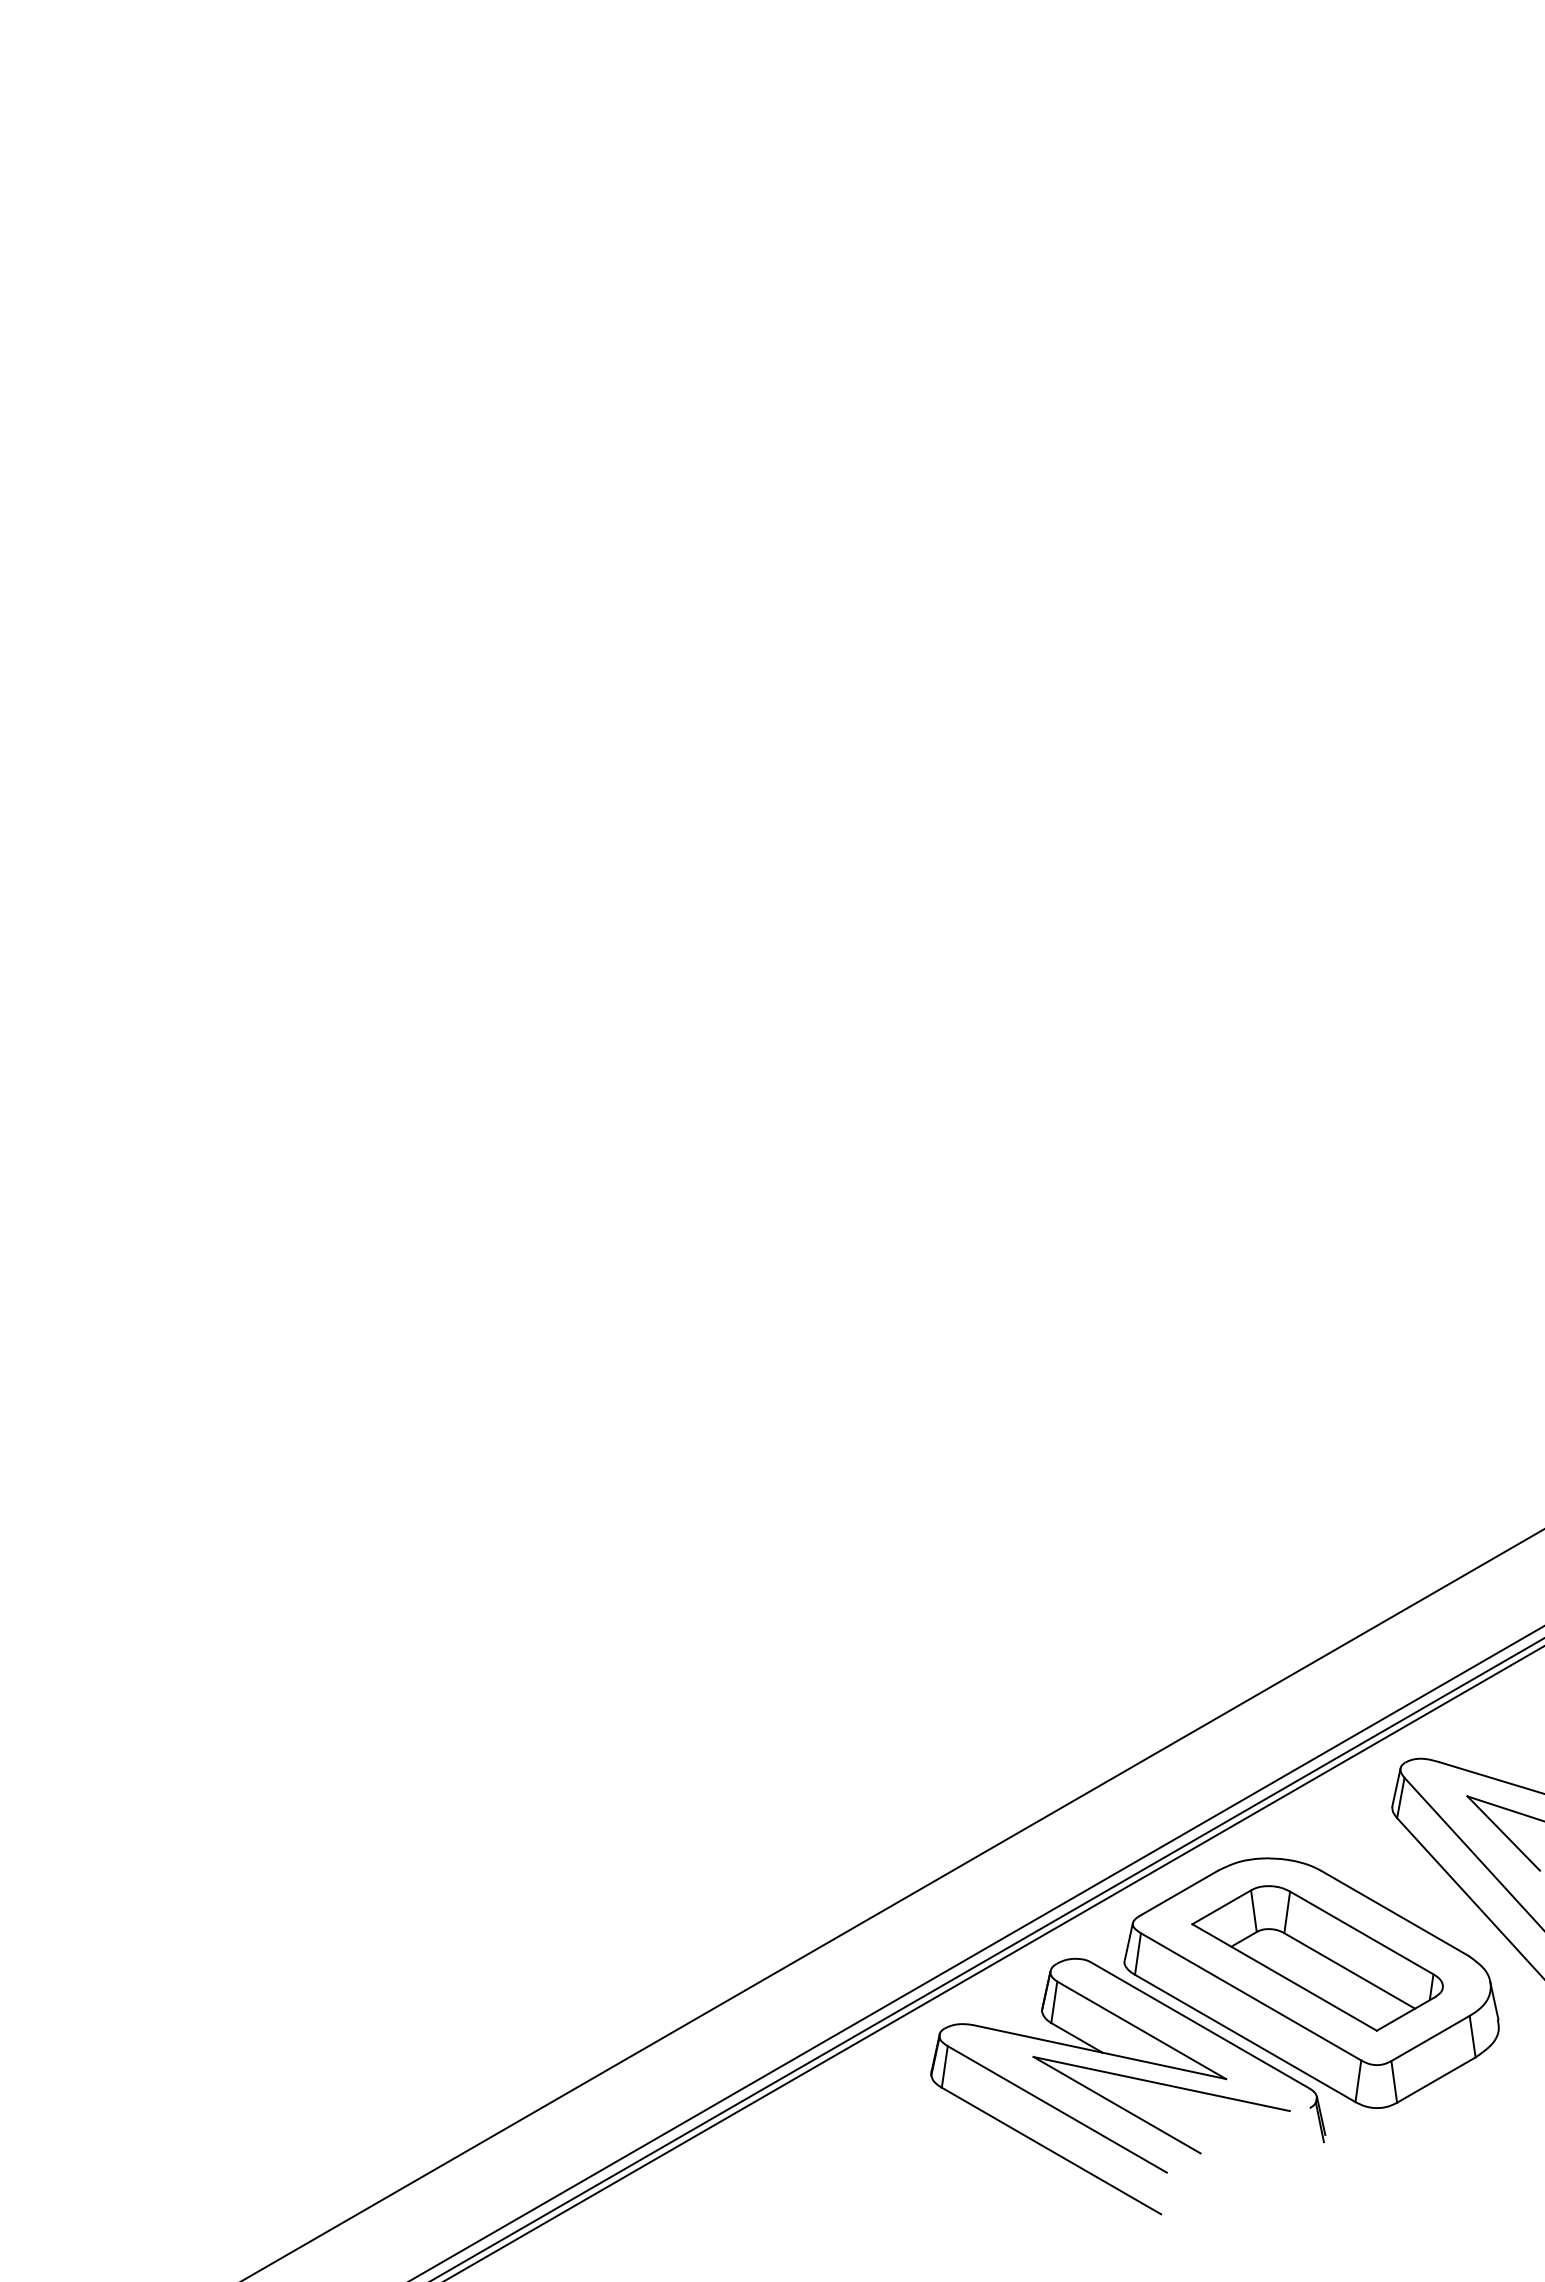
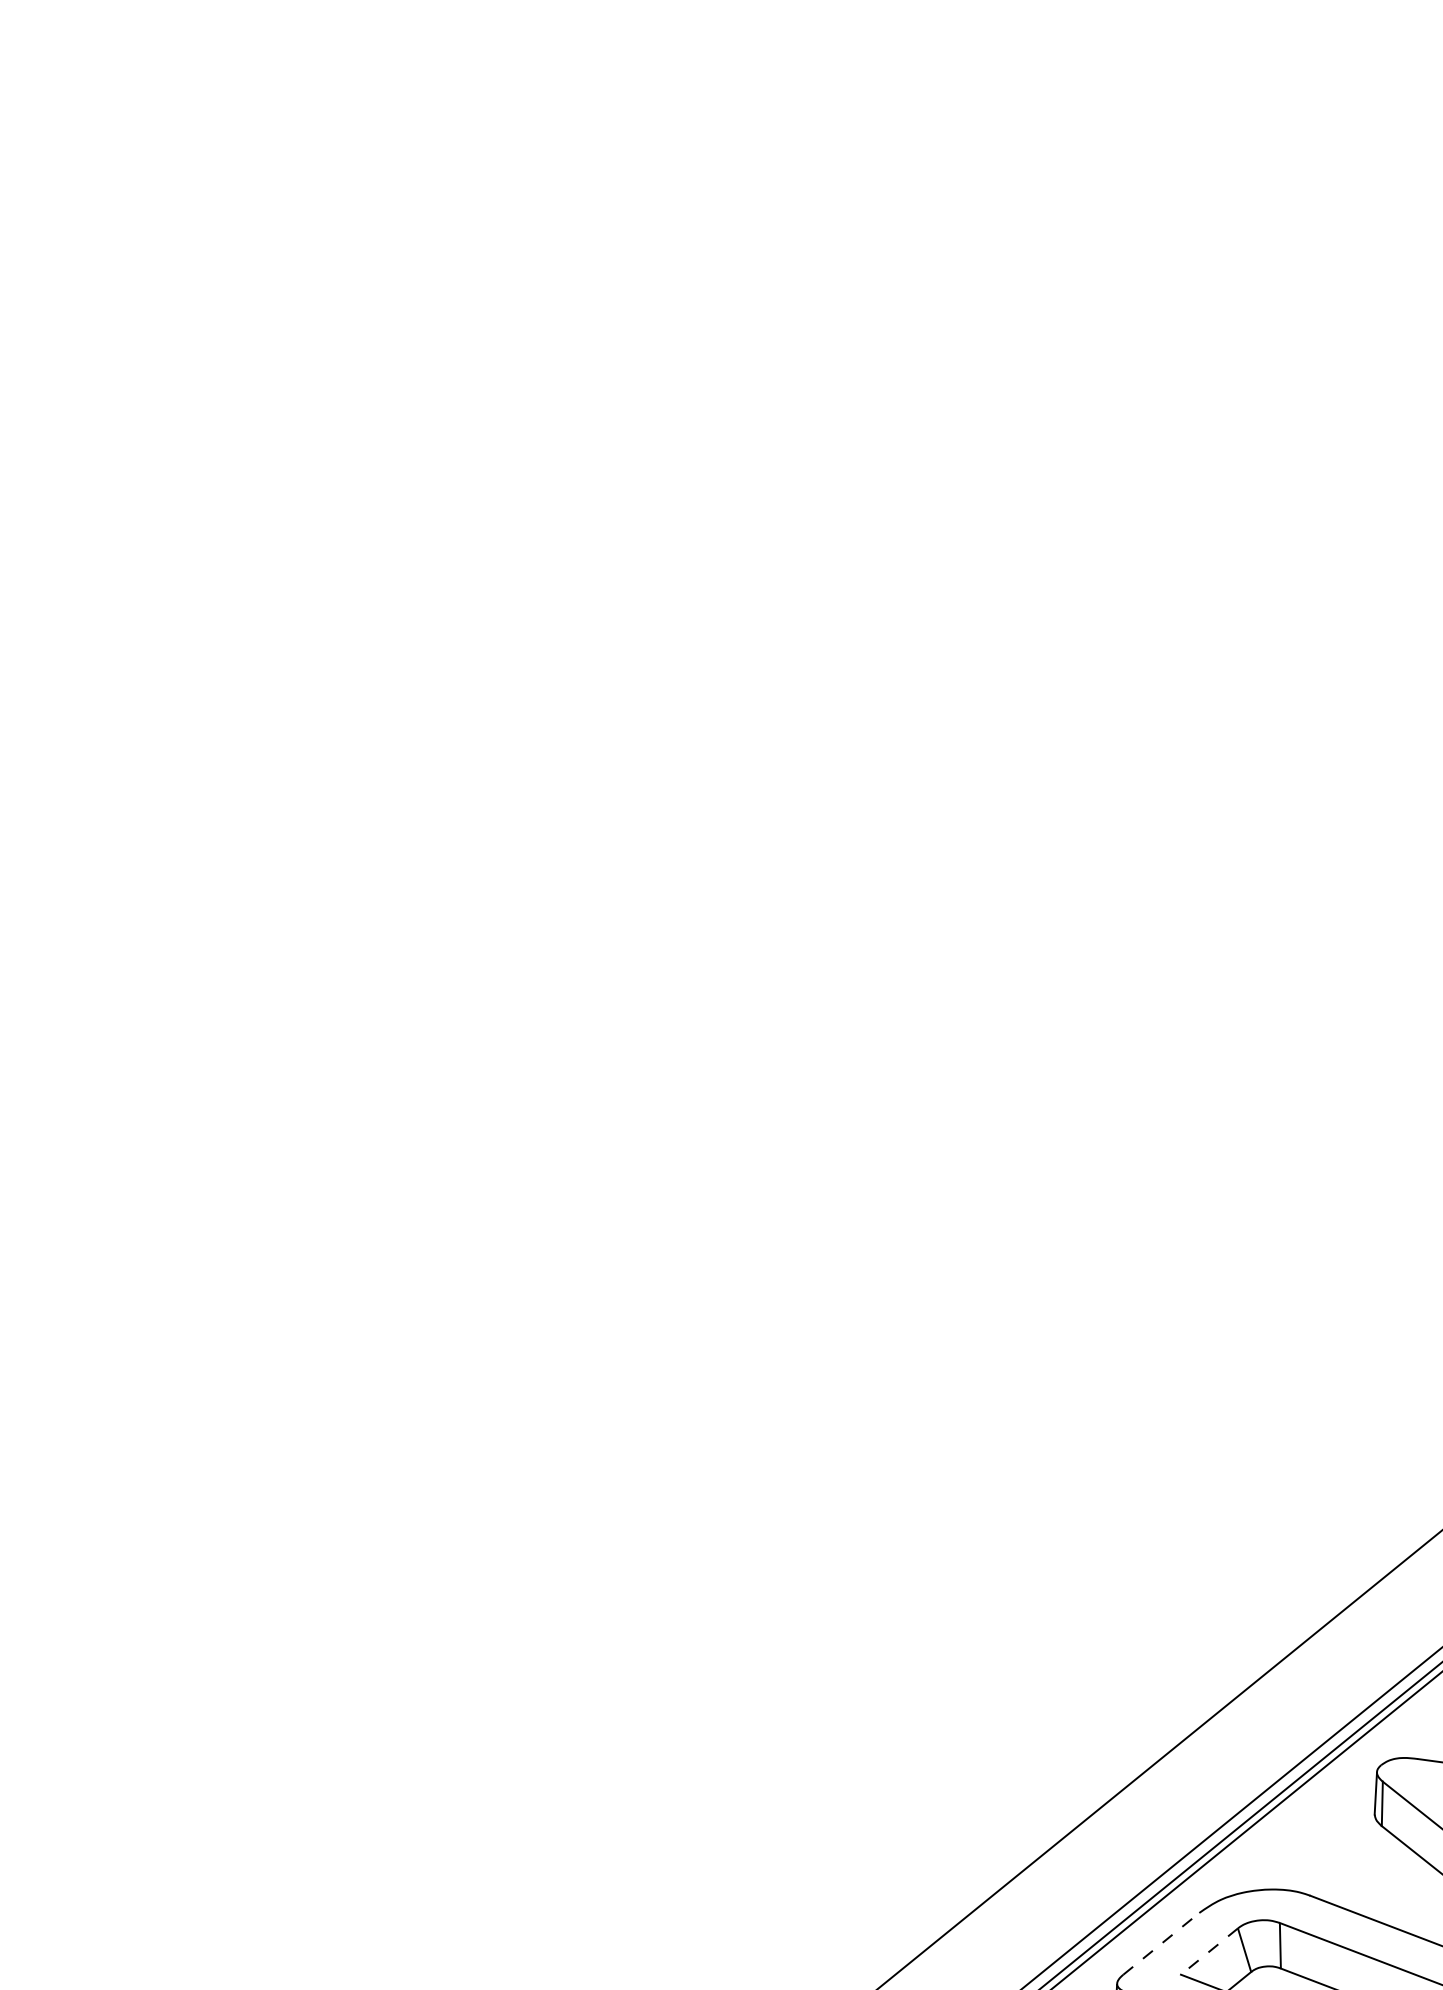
line: (1179, 1893) -> (1161, 1944), solid -> dashed
line: (1221, 1907) -> (1209, 1951), solid -> dashed

